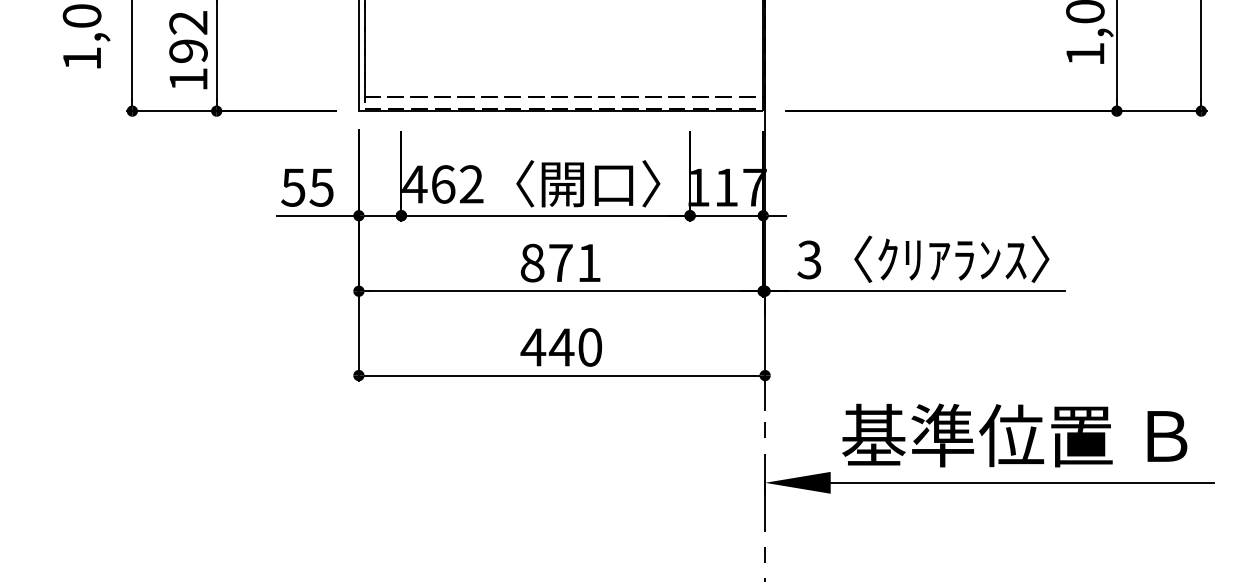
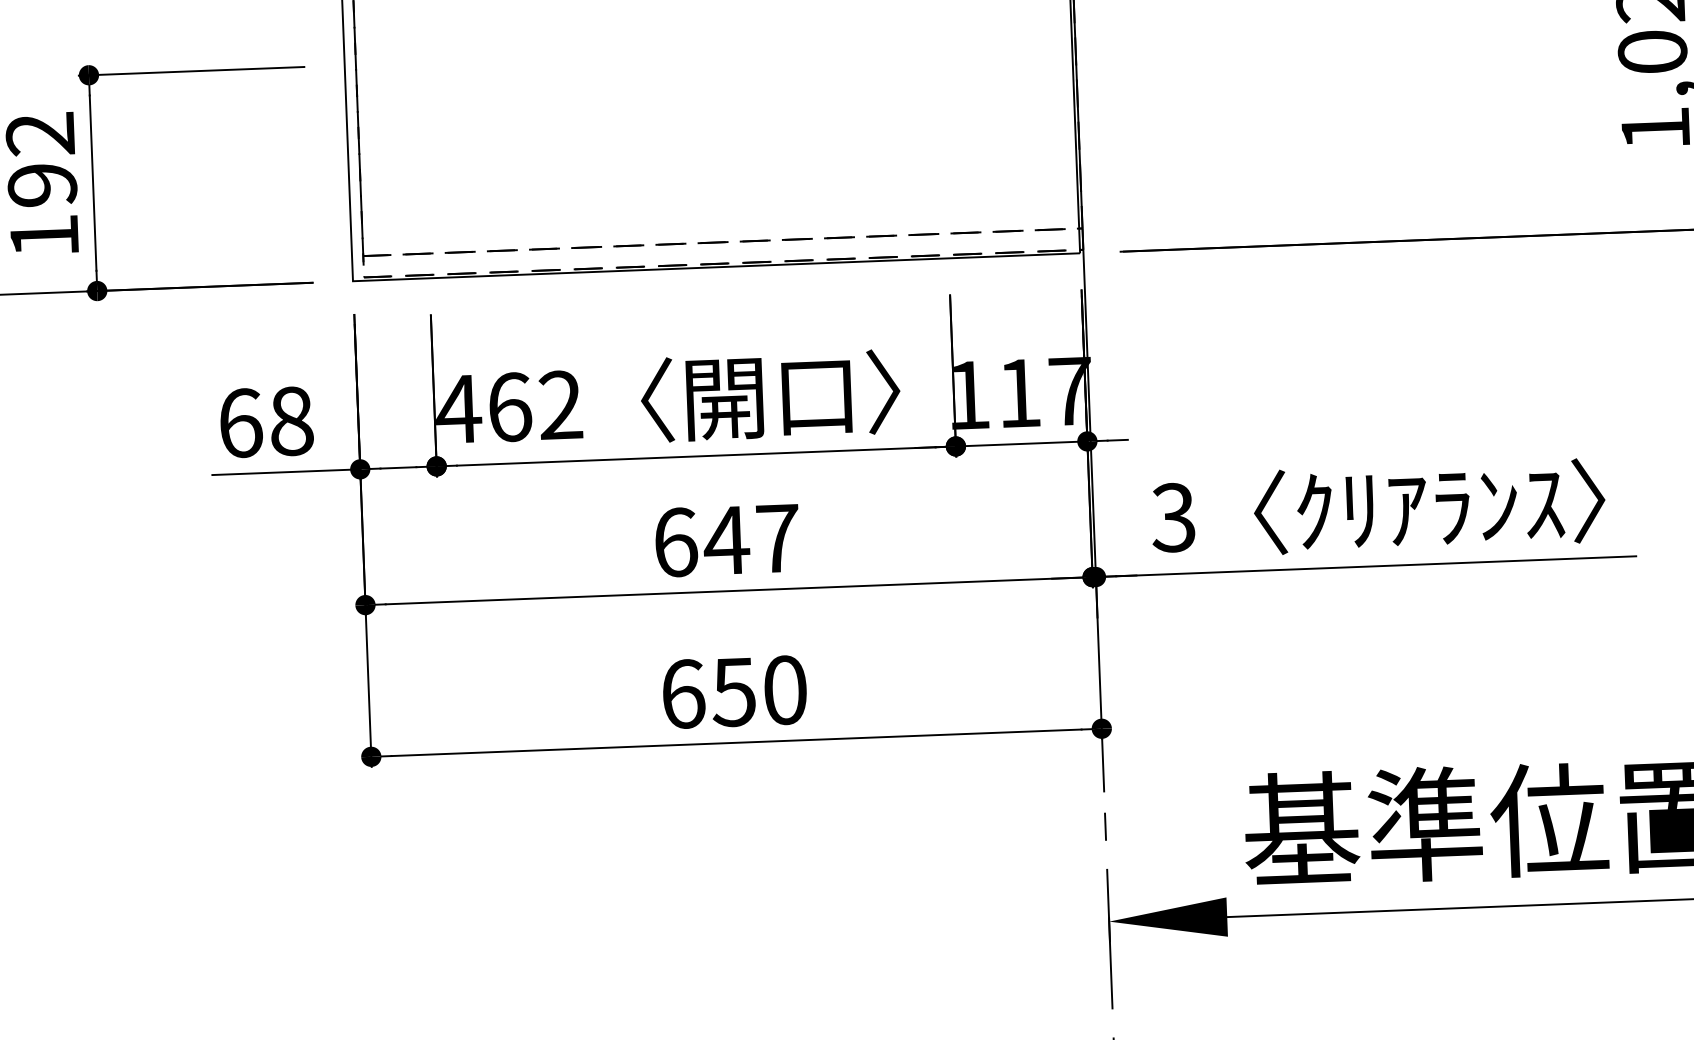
text: (307, 187) -> (265, 422), 55 -> 68
text: (560, 262) -> (726, 539), 871 -> 647
text: (547, 347) -> (708, 693), 440 -> 650

